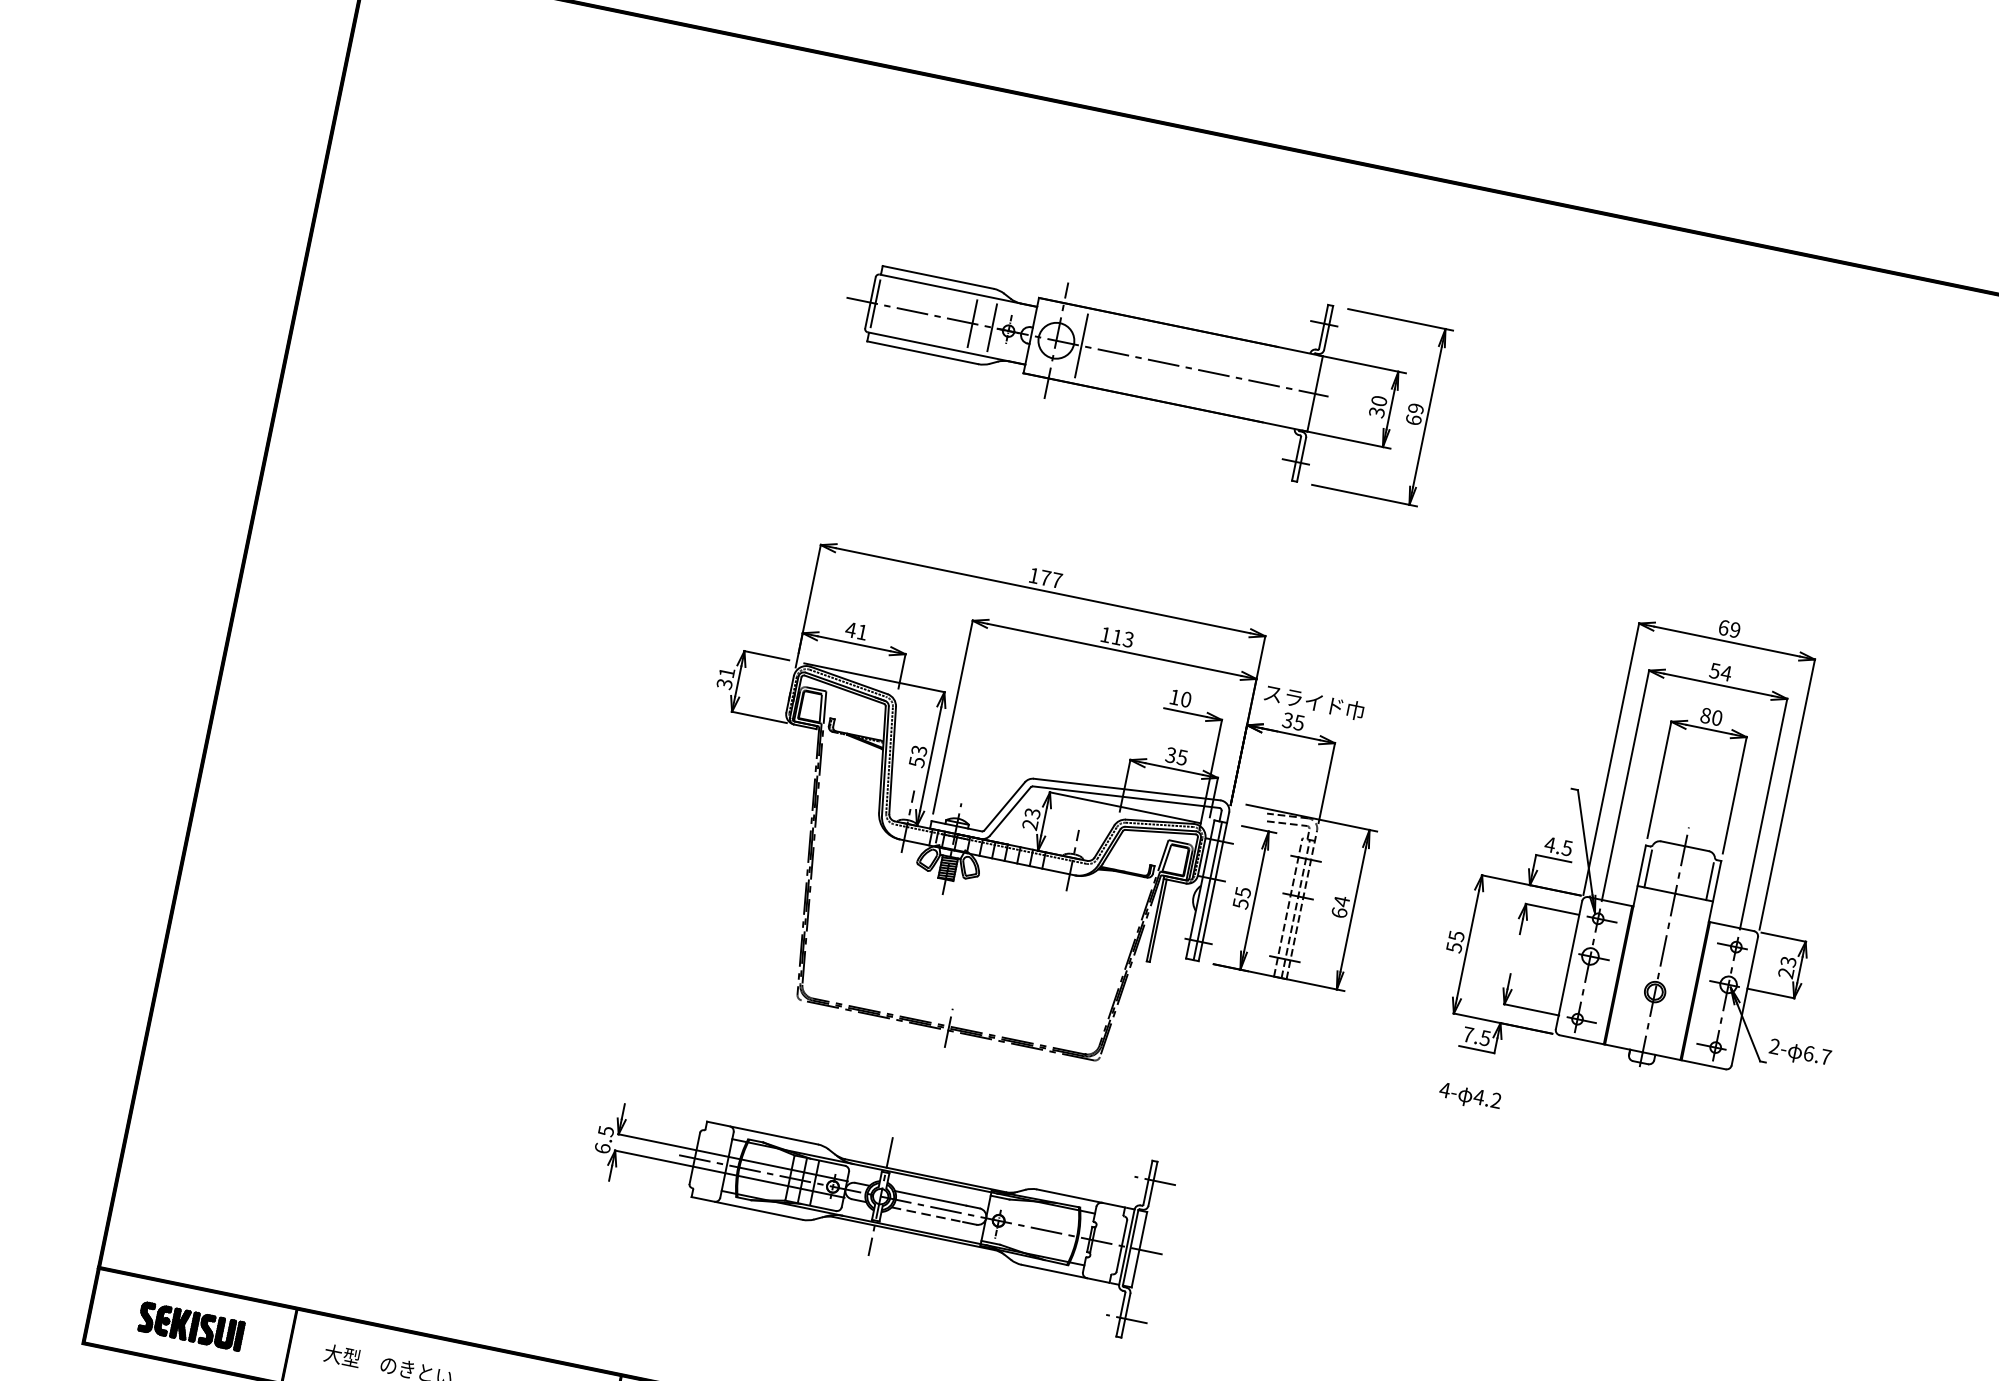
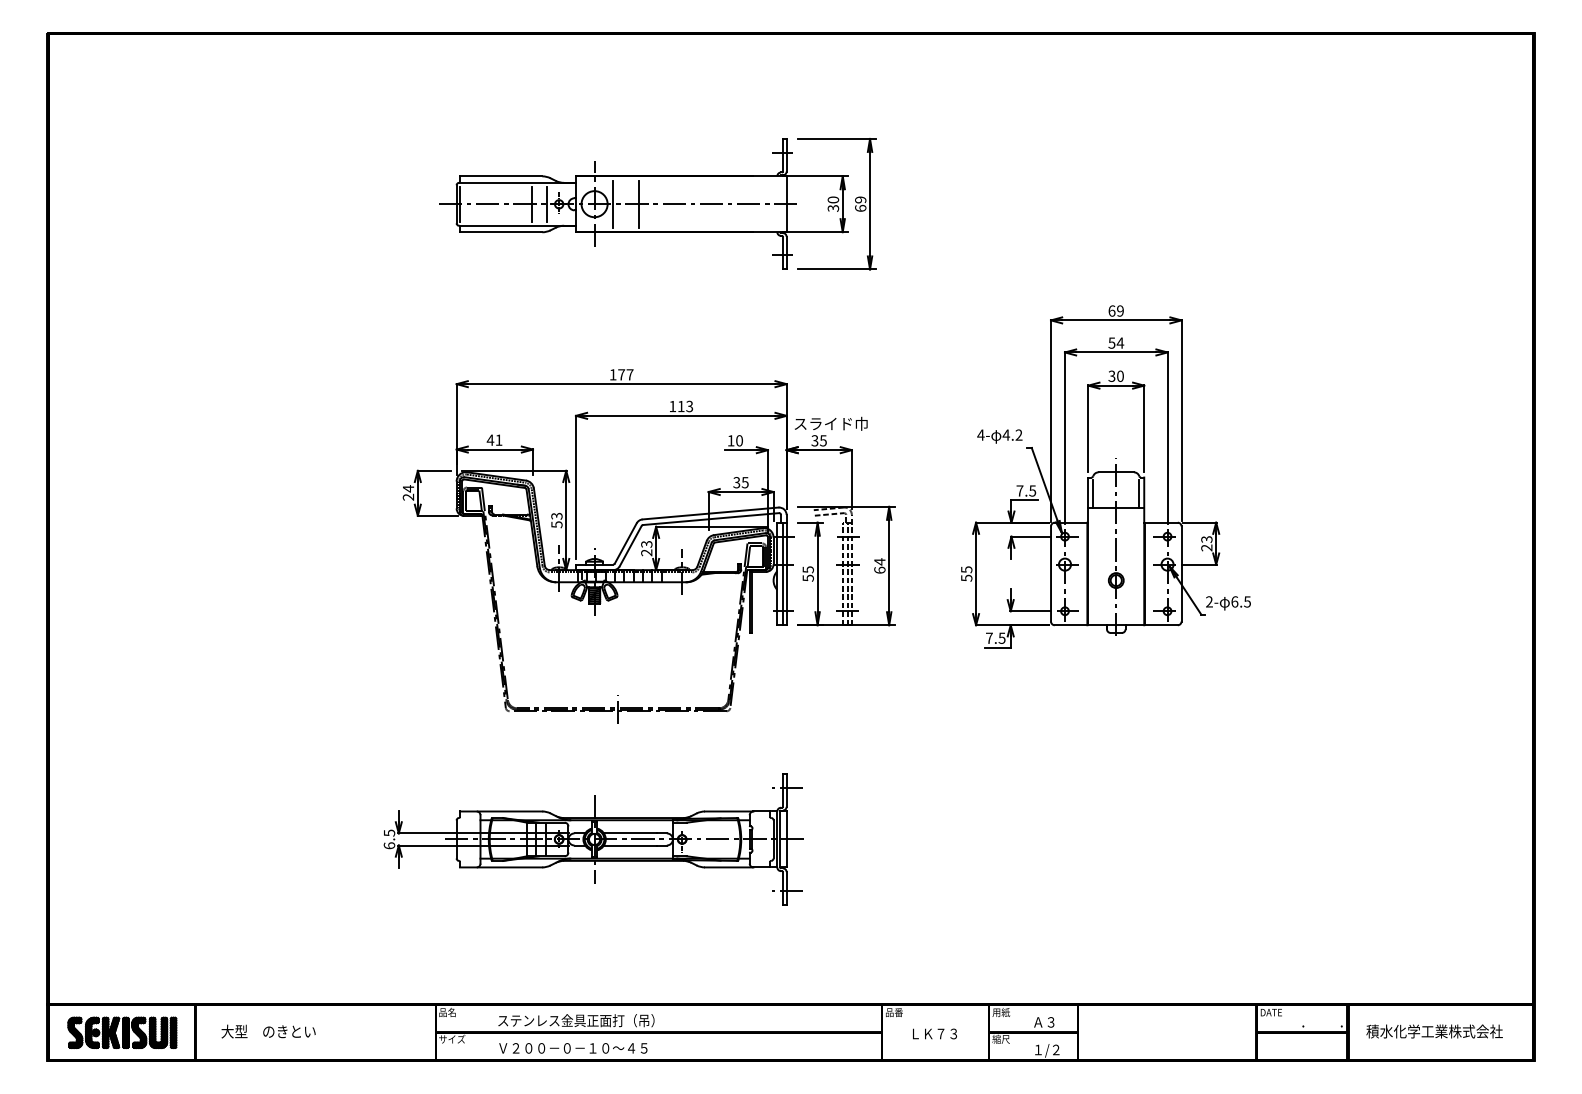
line: (1117, 352) -> (639, 203), added
text: (725, 677) -> (408, 492), 31 -> 24
text: (1705, 714) -> (1111, 375), 80 -> 30
text: (1549, 843) -> (1019, 490), 4.5 -> 7.5
text: (1826, 1056) -> (1247, 601), 6.7 -> 6.5
text: (1469, 1097) -> (999, 436), moved
line: (927, 1214) -> (630, 845), dashed -> solid
part: (191, 1326) -> (122, 1032), size x1.43

